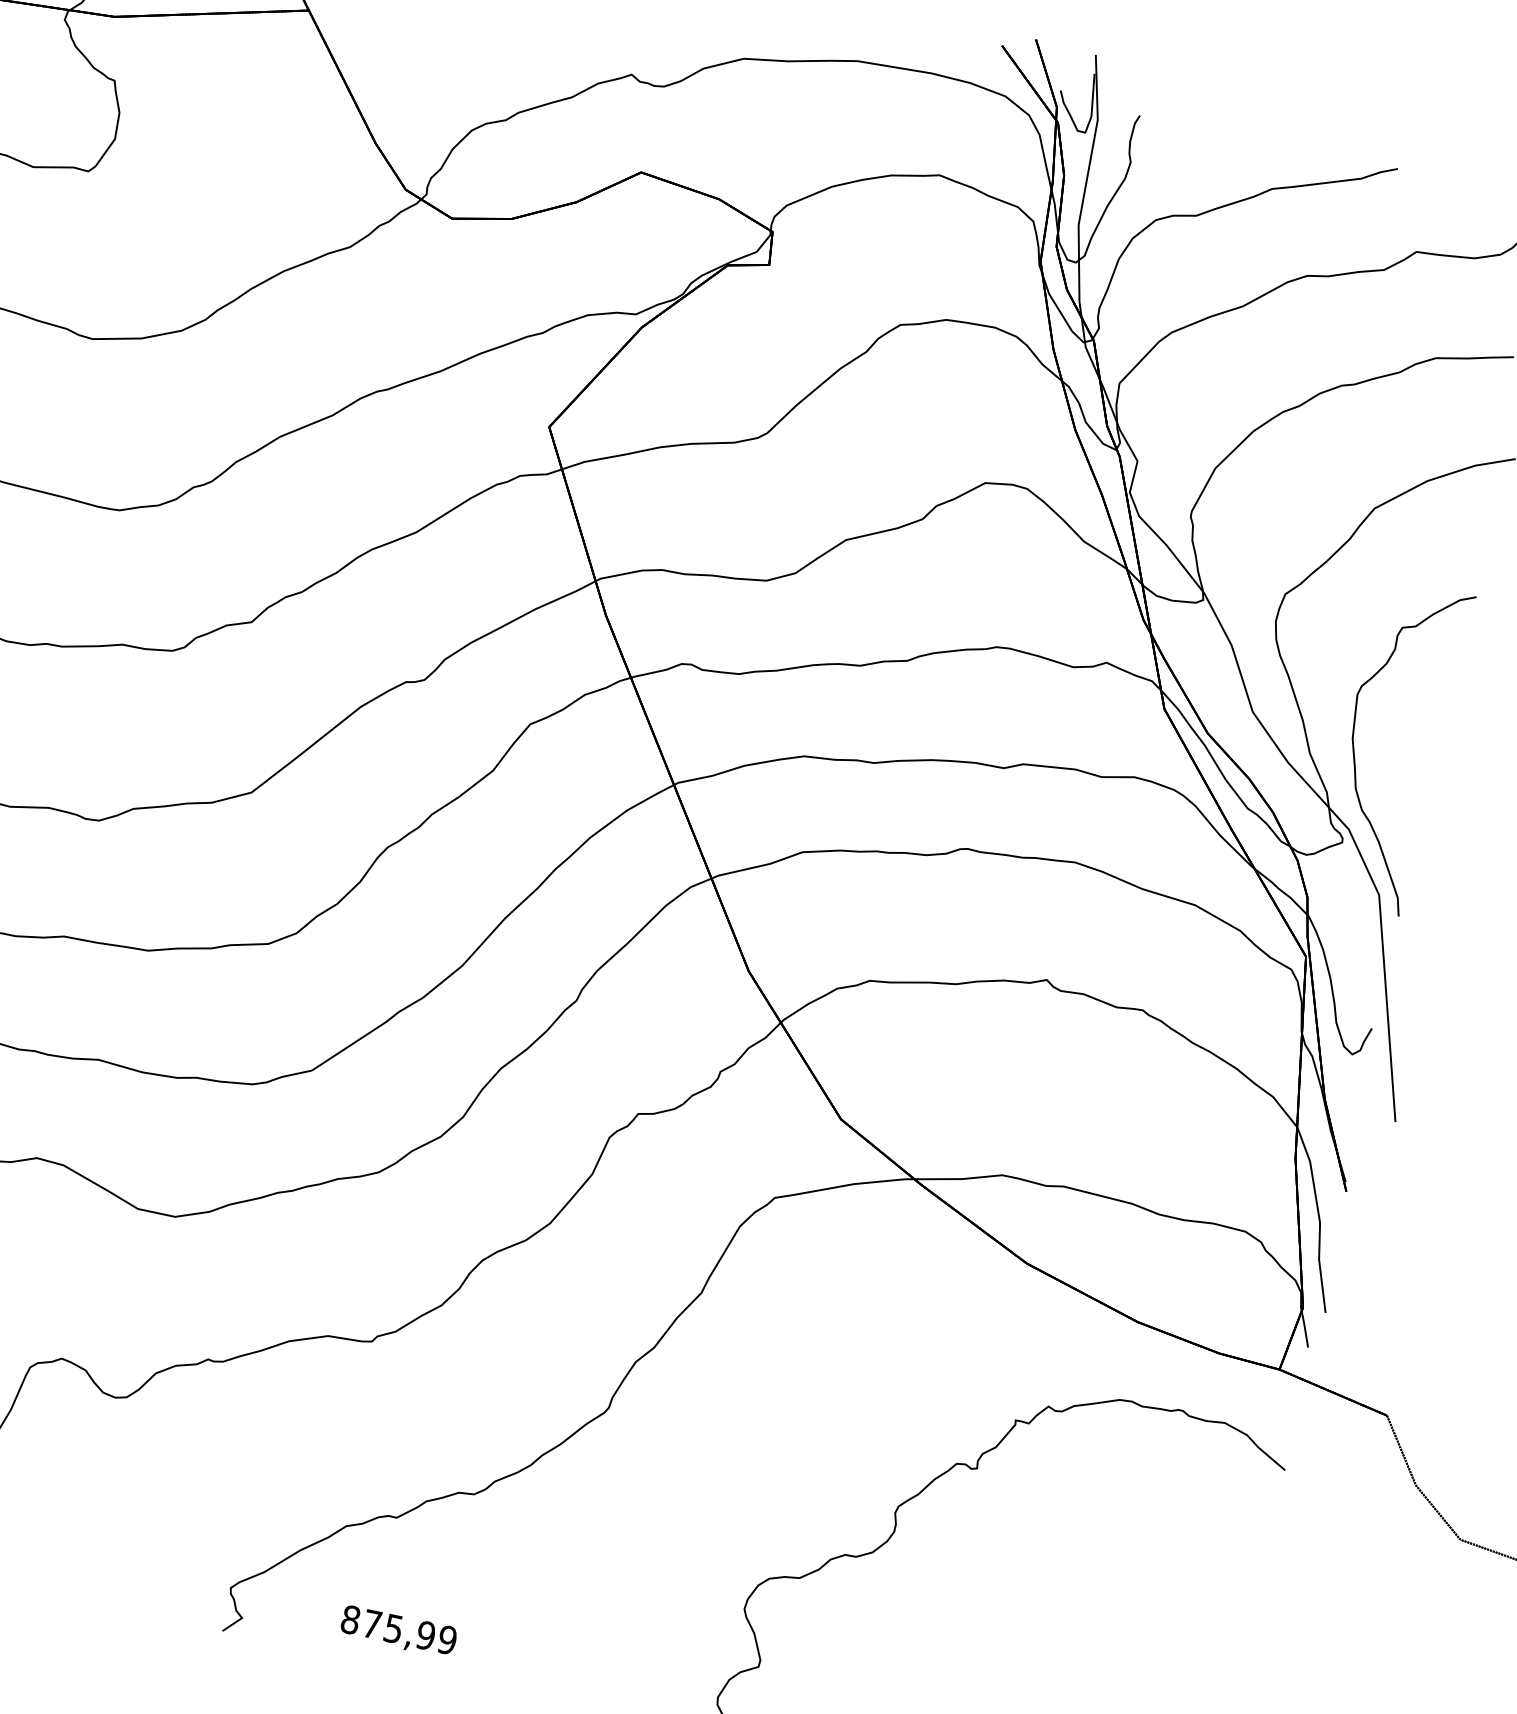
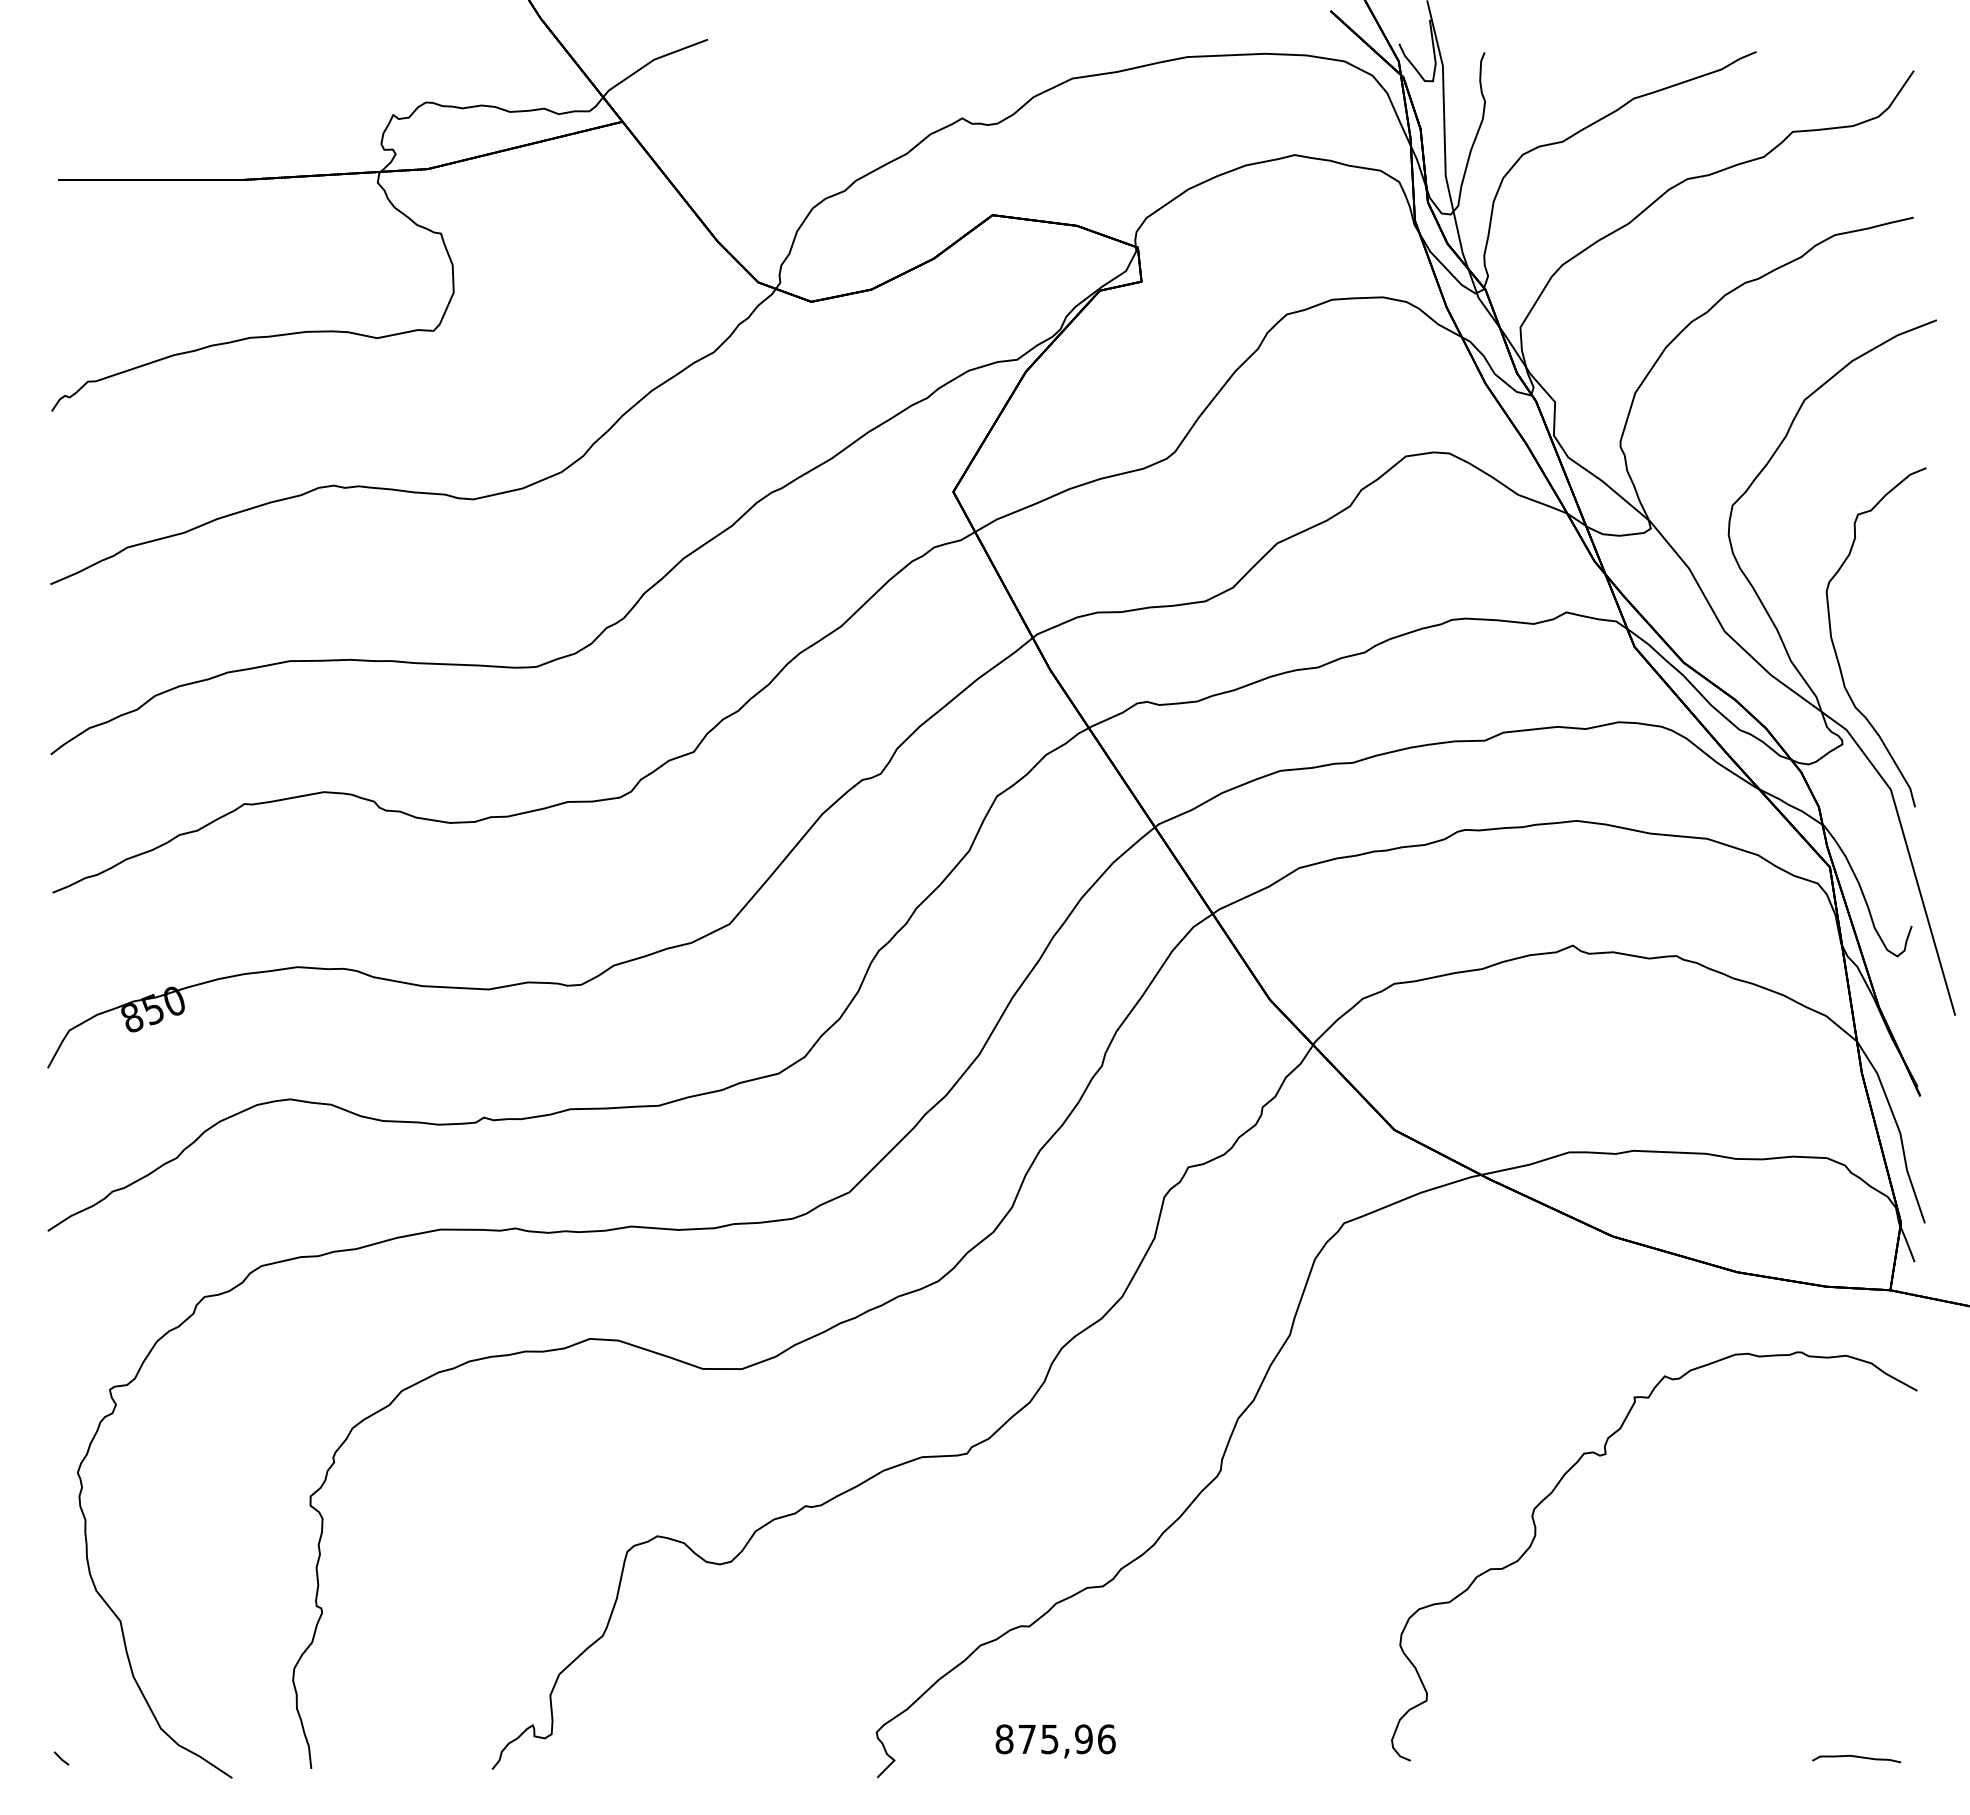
text: (447, 1640) -> (1106, 1739), 875,99 -> 875,96

